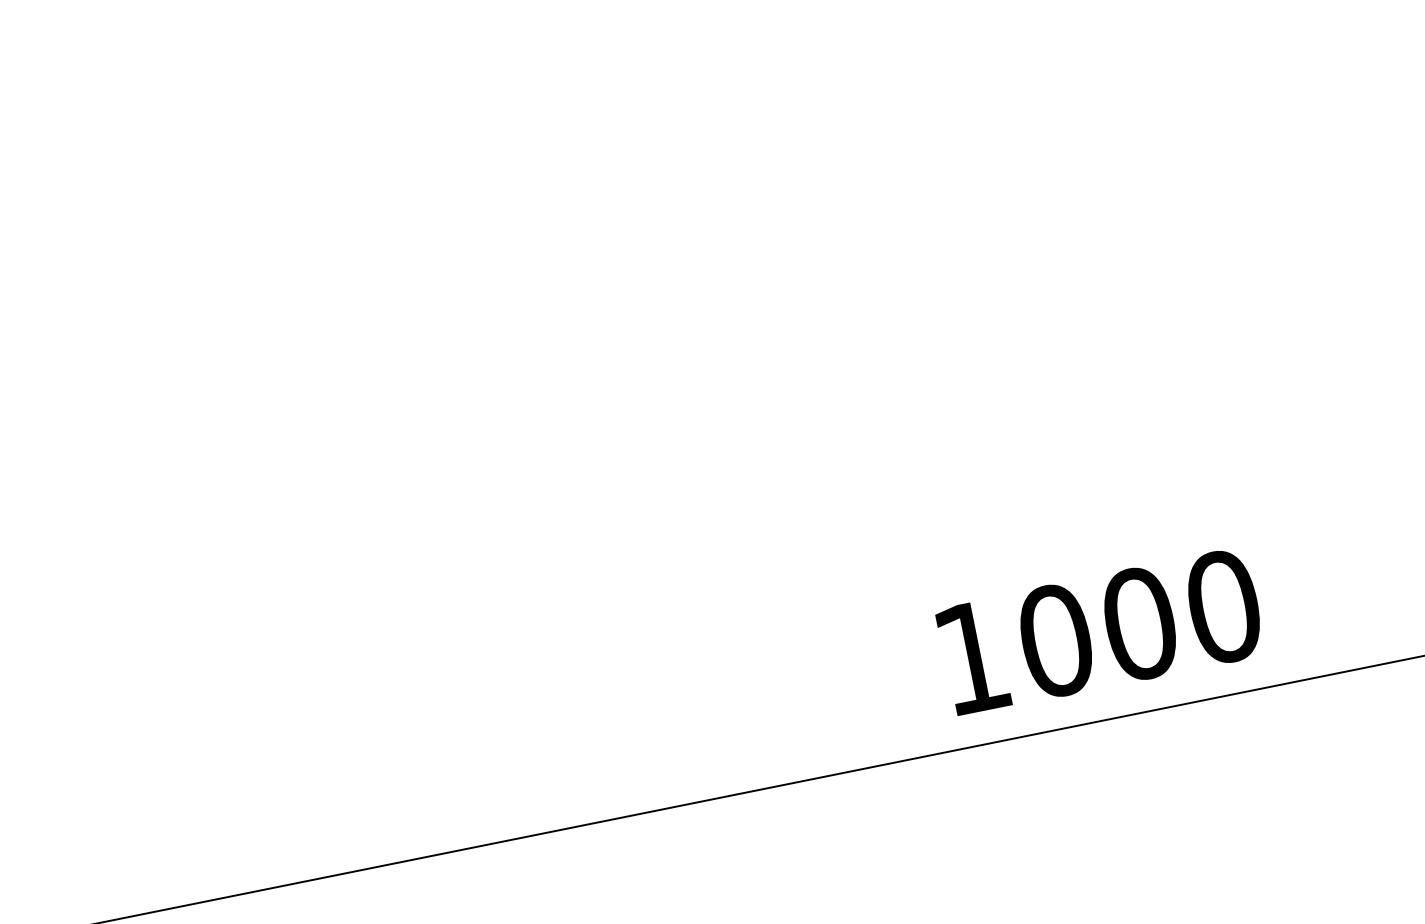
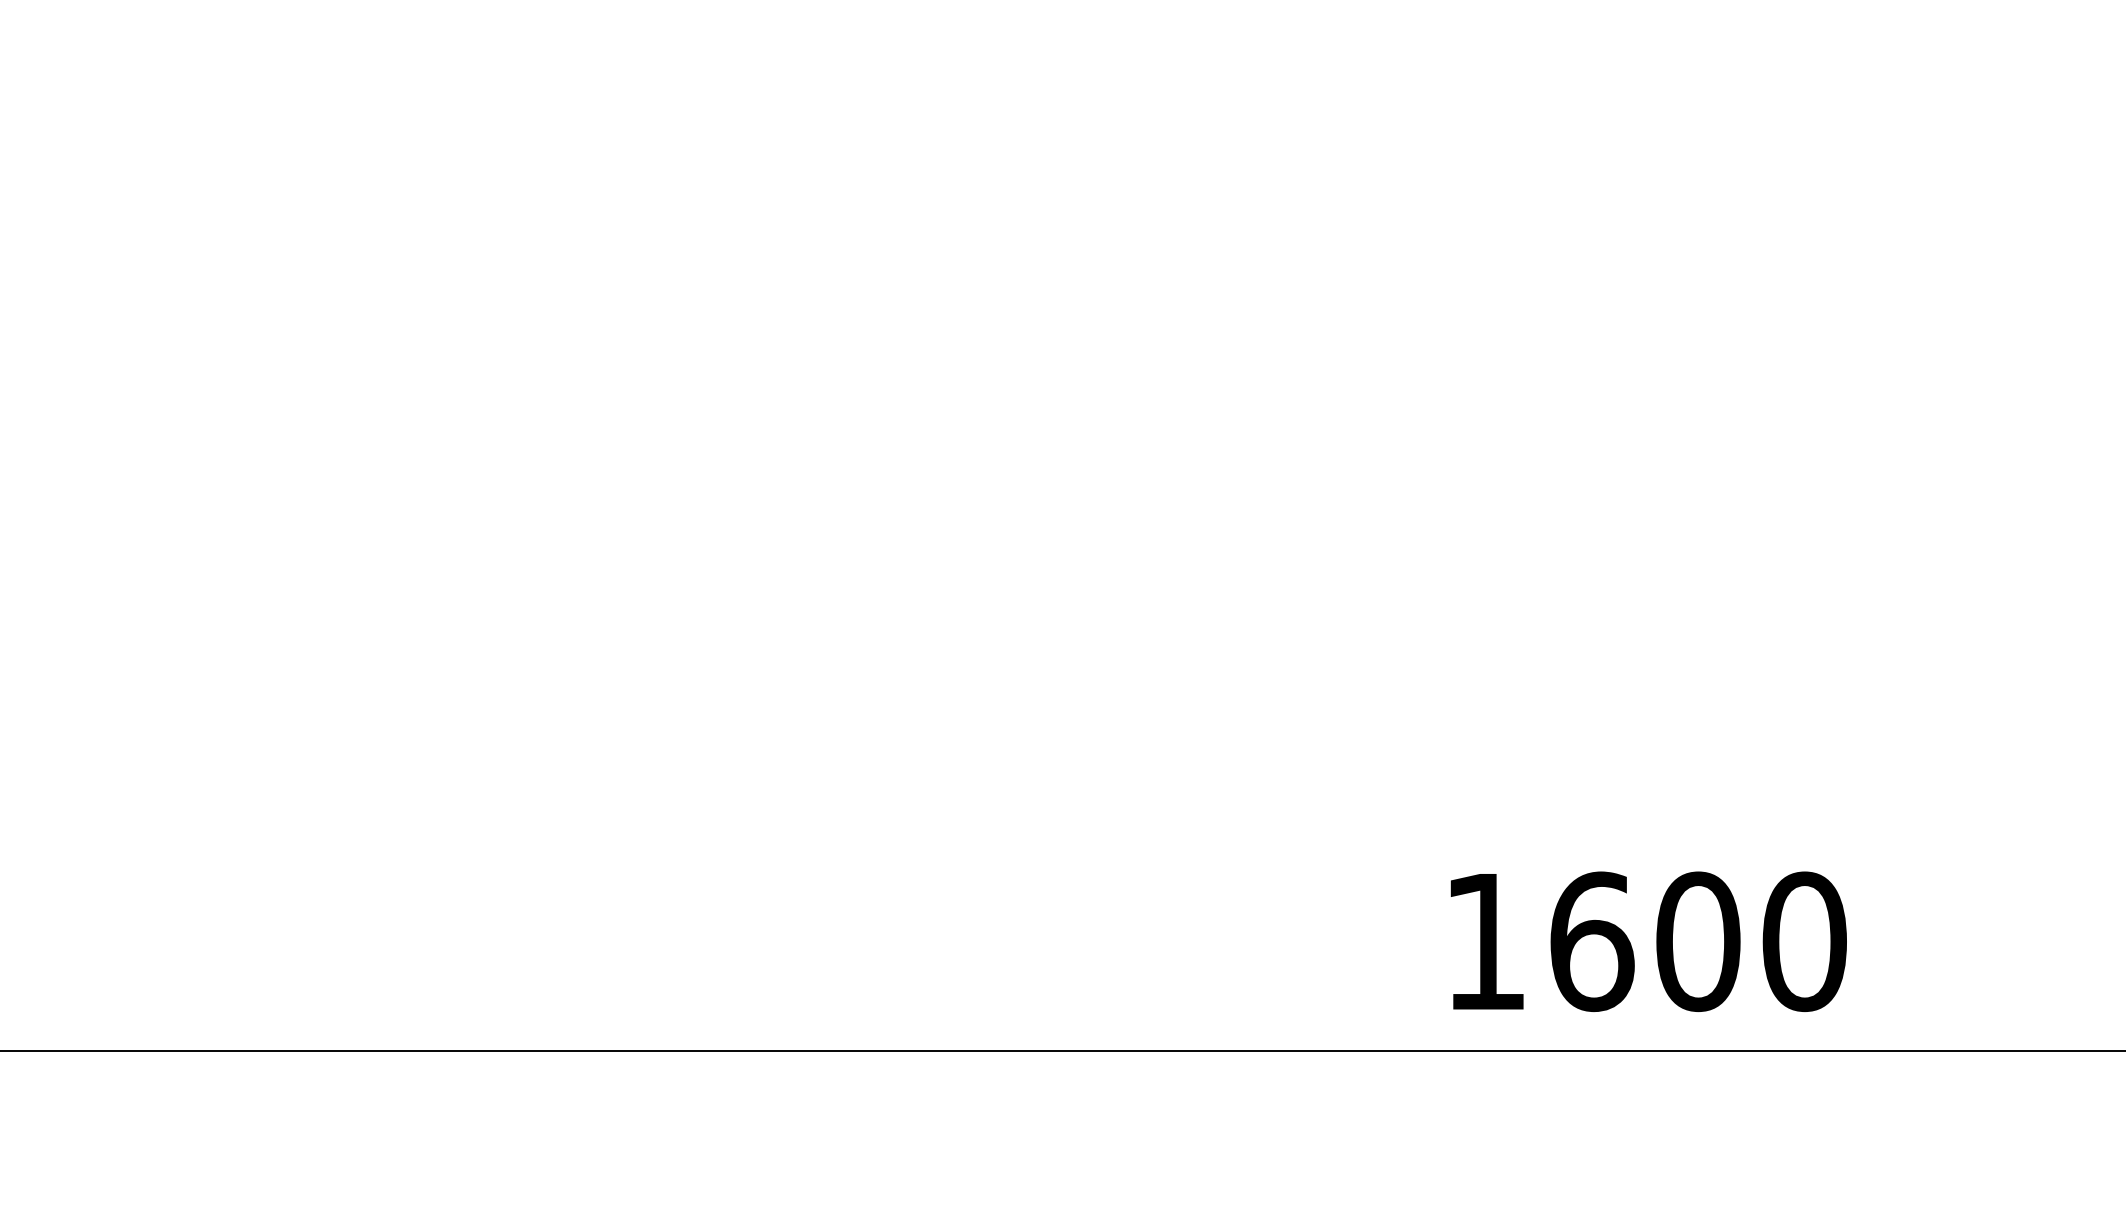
text: (1056, 640) -> (1592, 941), 1000 -> 1600

